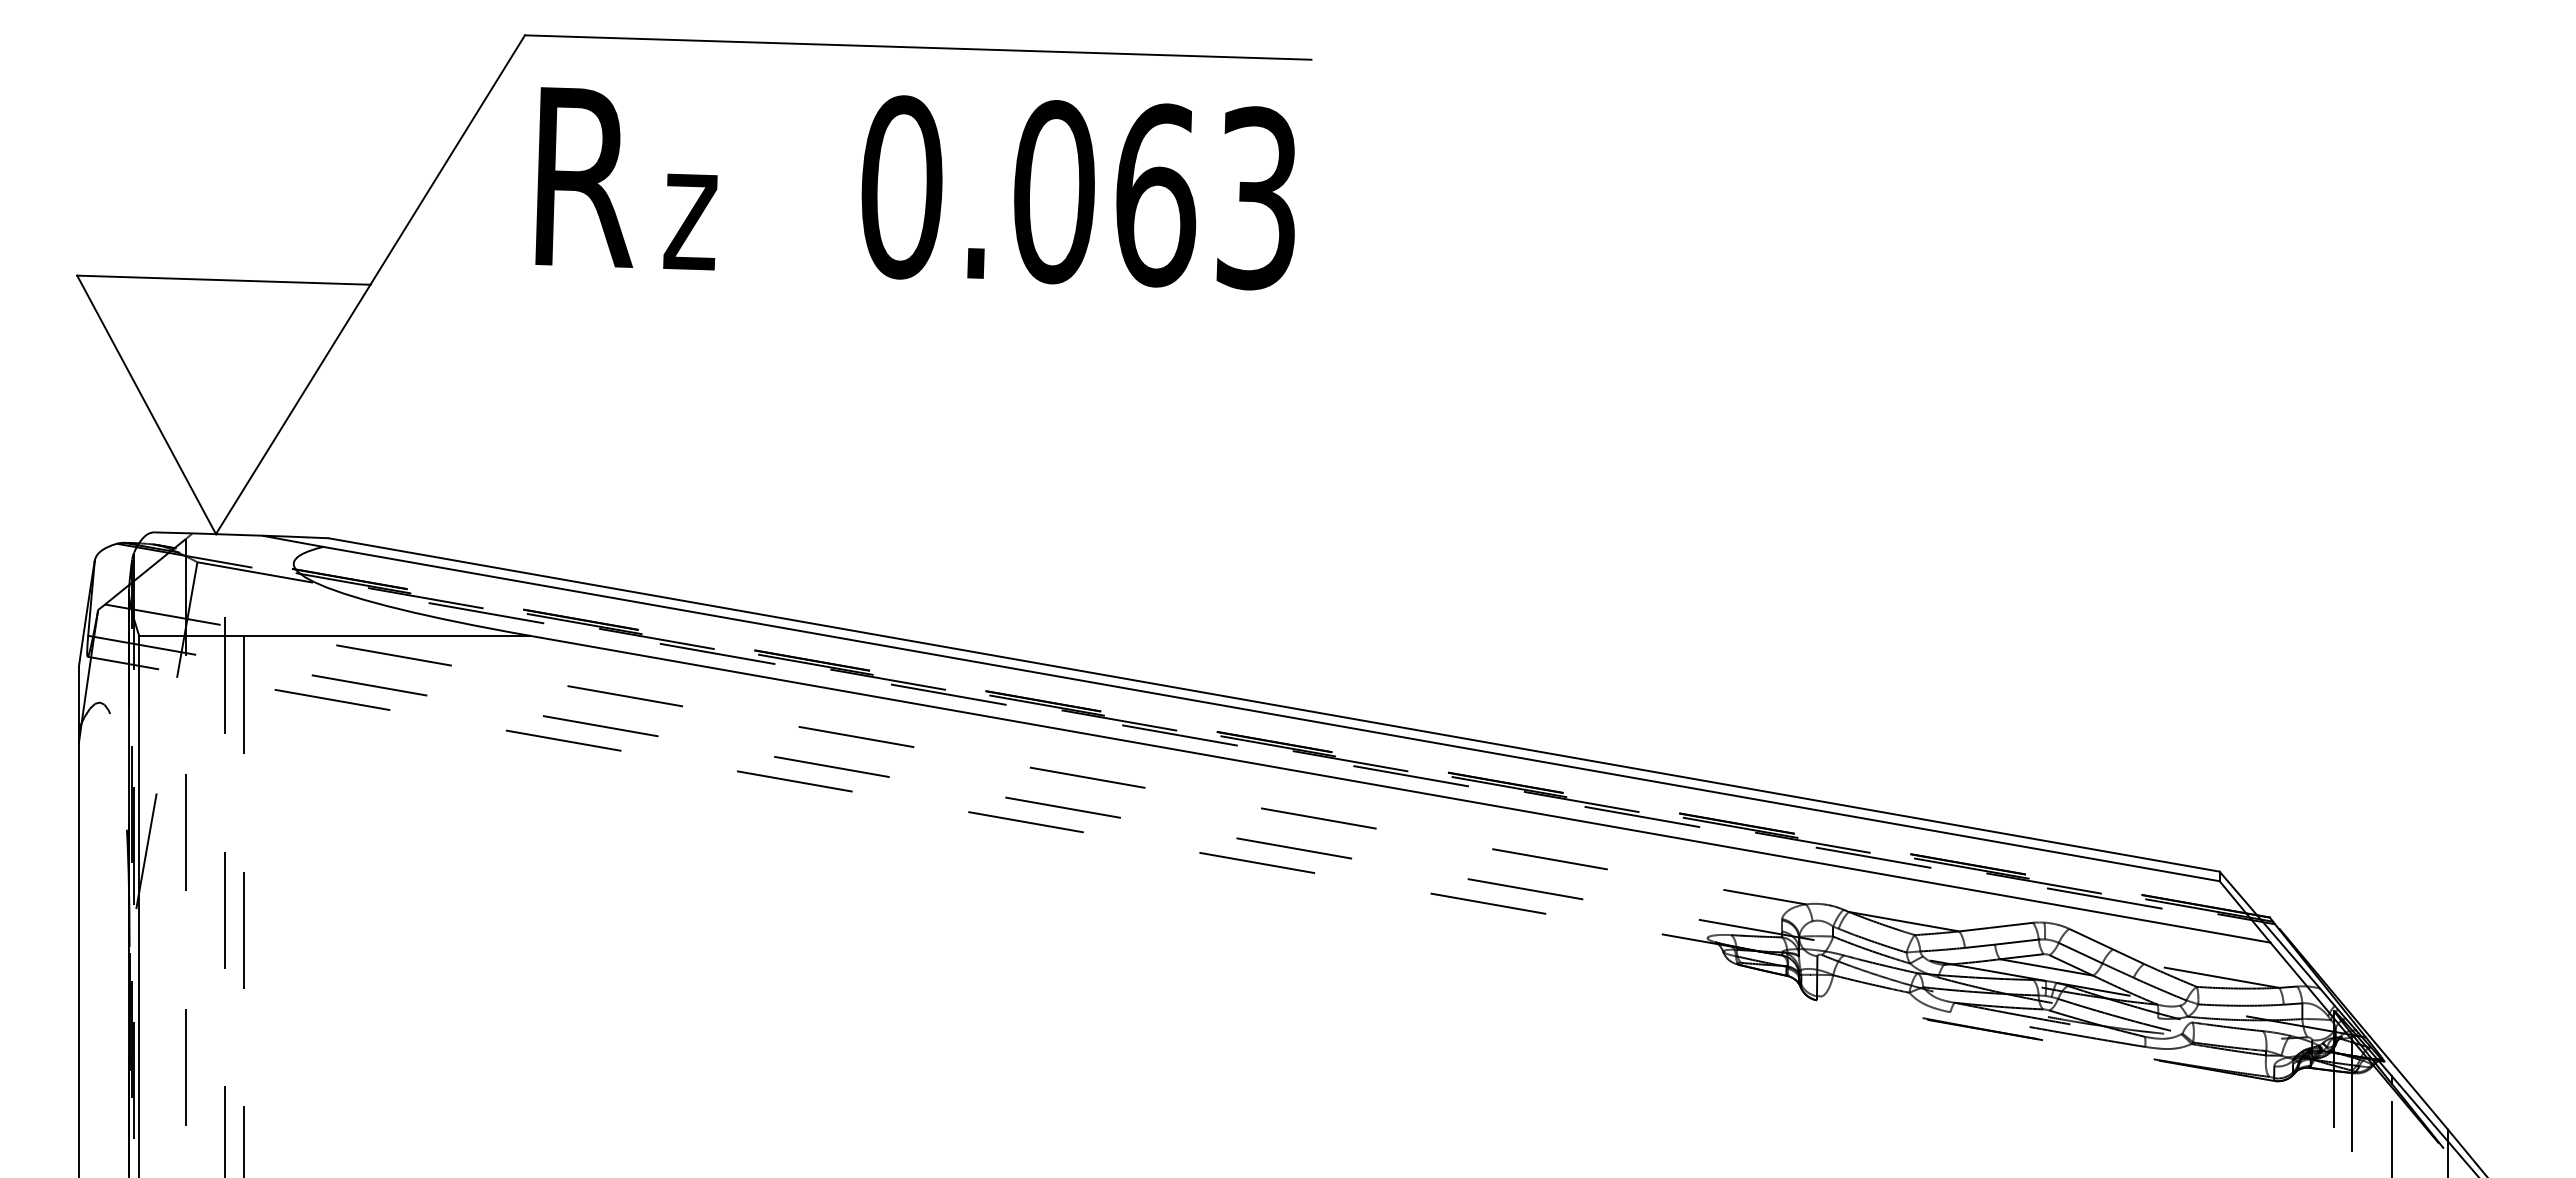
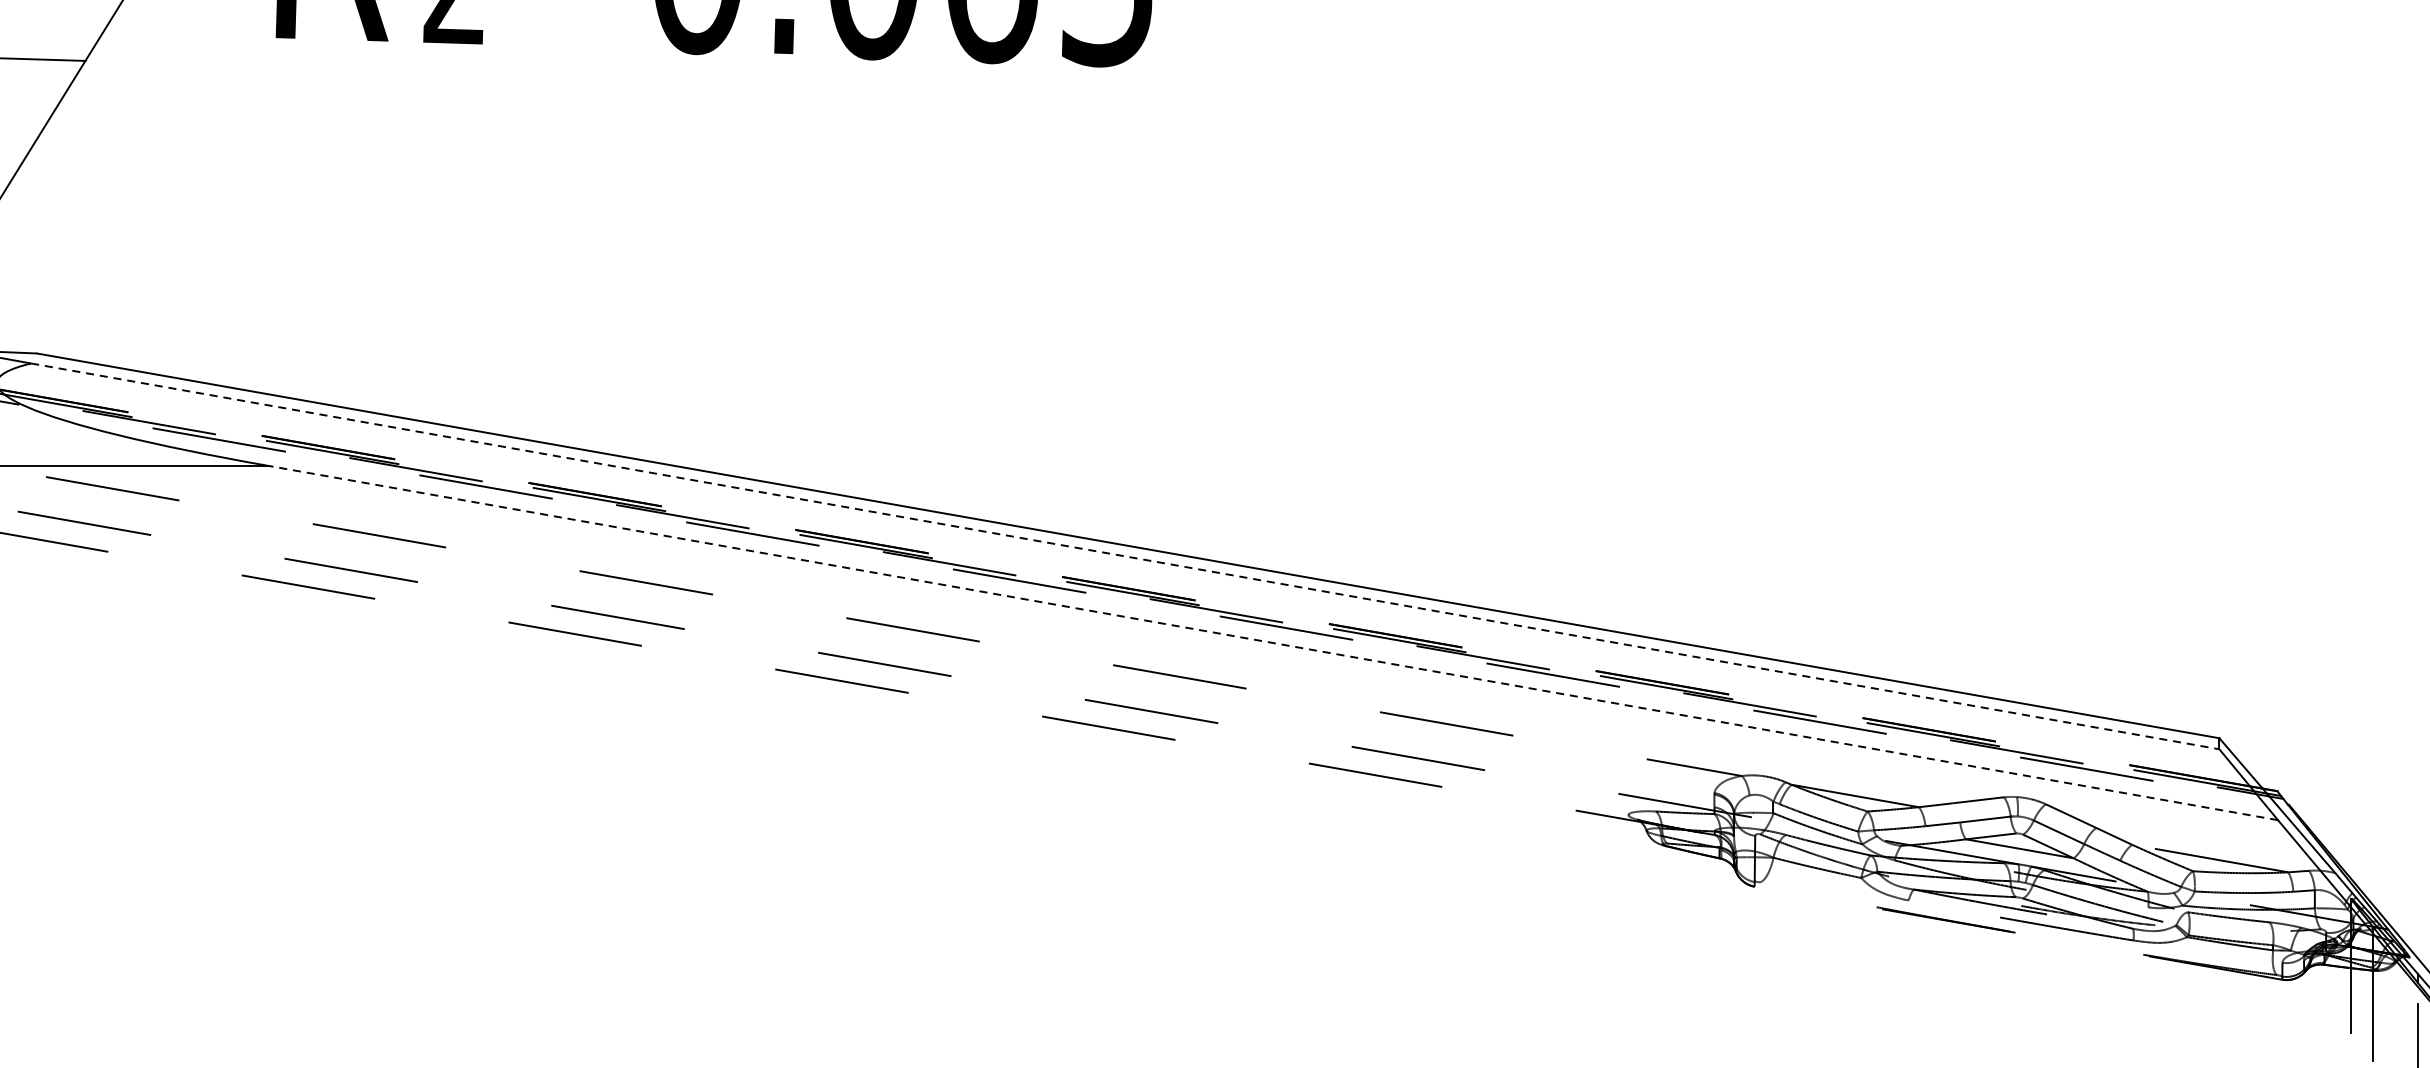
line: (1271, 714) -> (1125, 556), solid -> dashed
line: (1400, 789) -> (1274, 643), solid -> dashed

